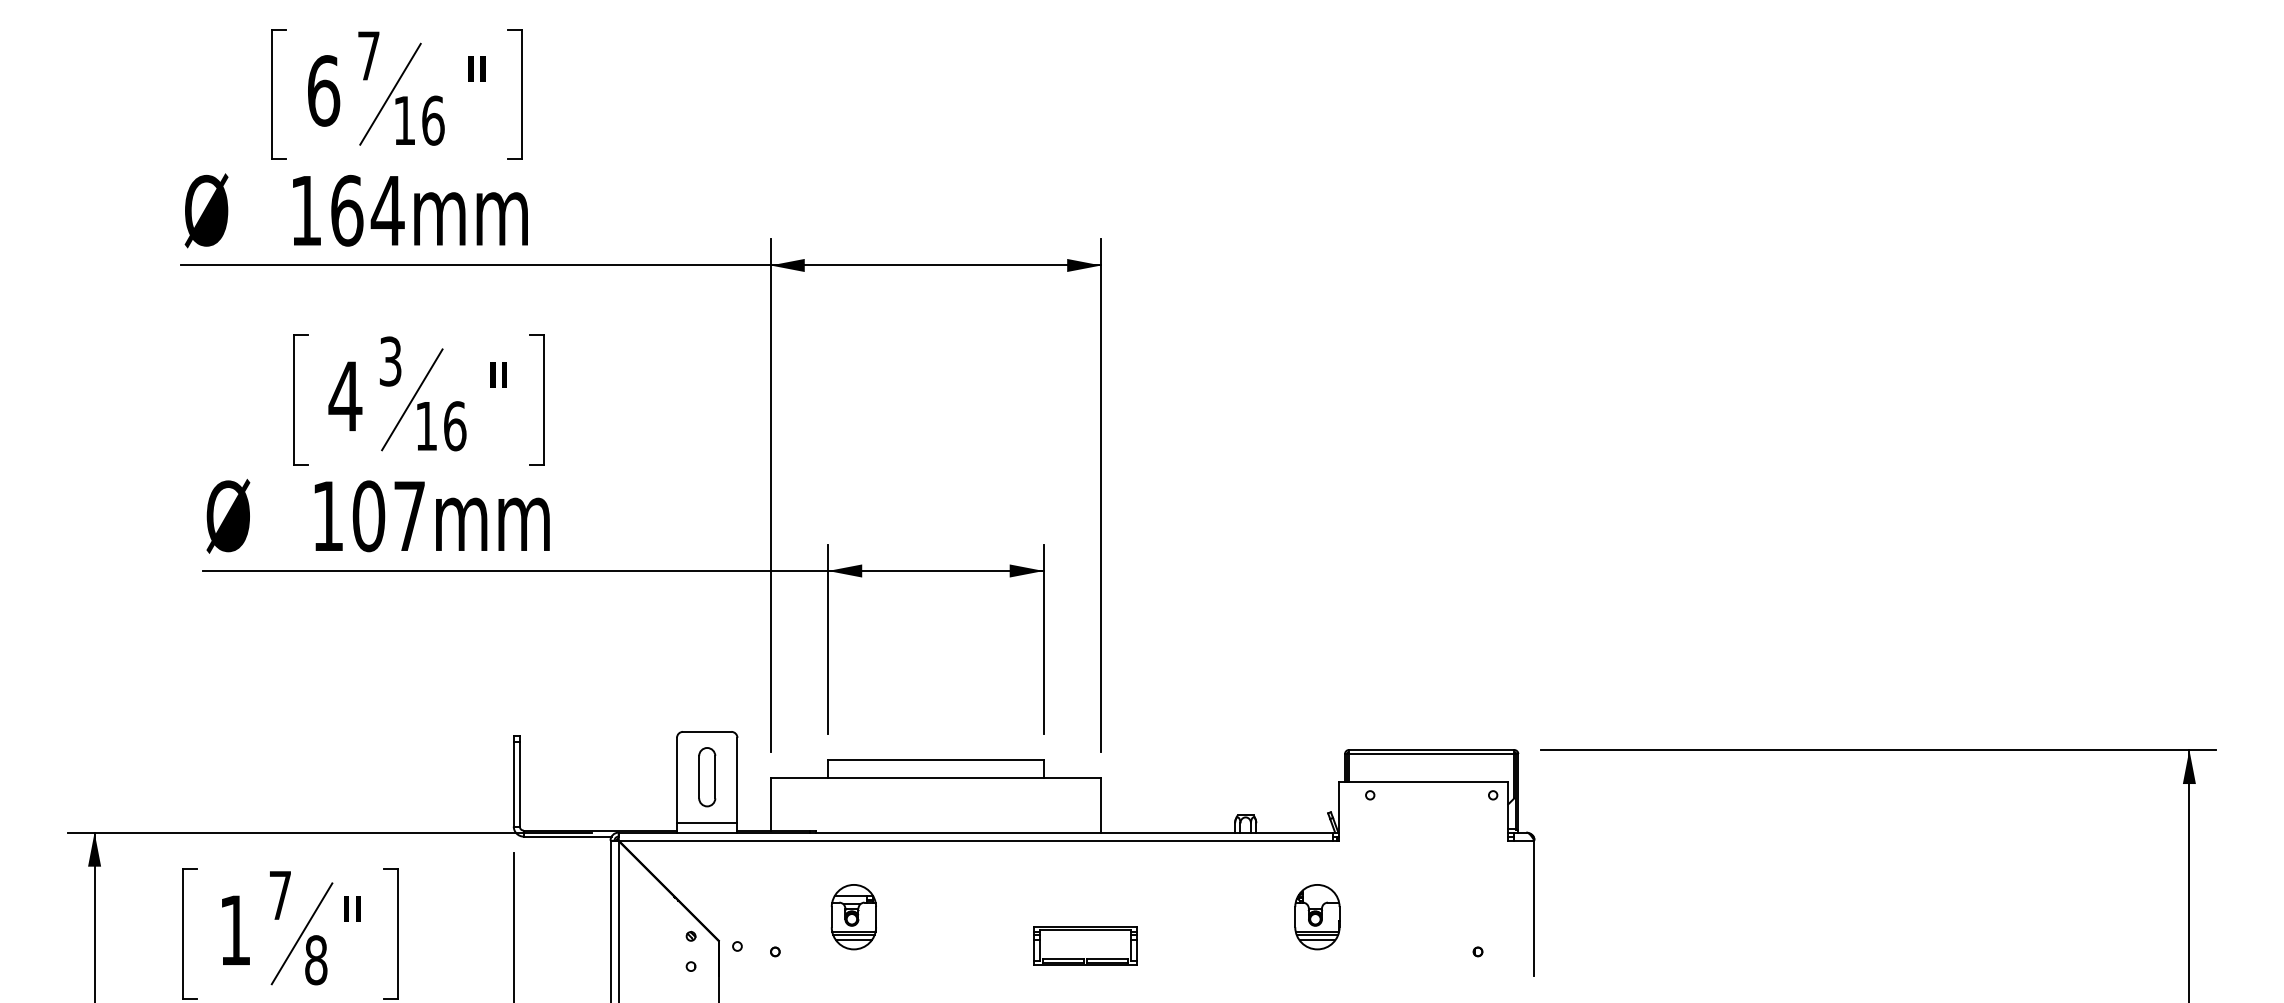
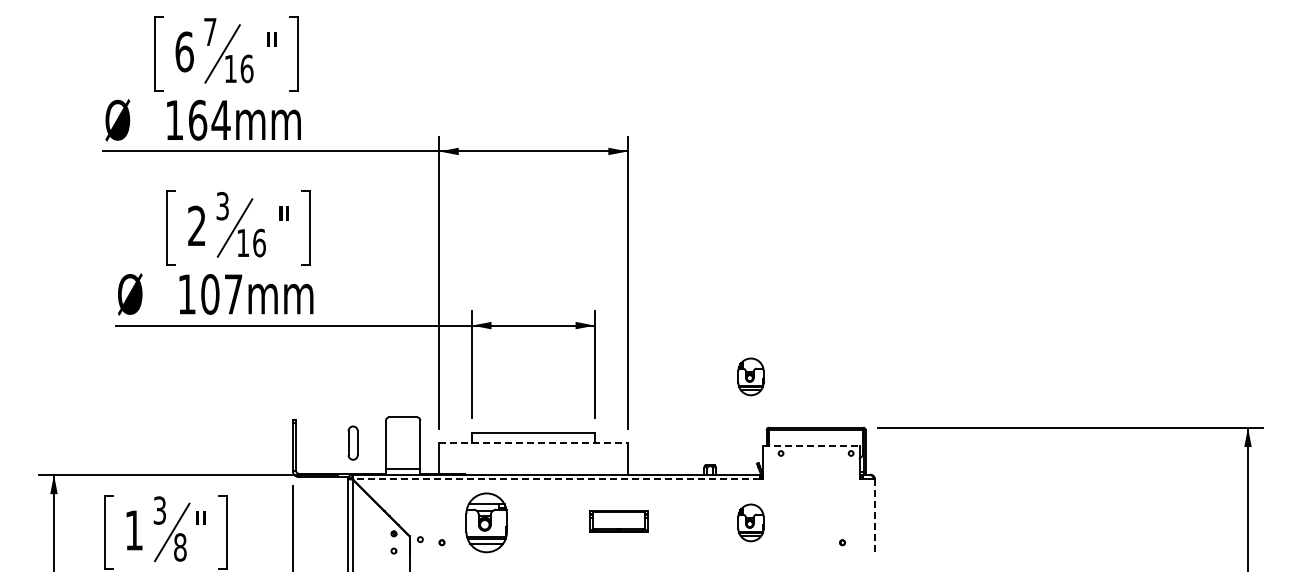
text: (344, 395) -> (196, 225), 4 -> 2
part: (1316, 660) -> (750, 376), added
part: (706, 776) -> (352, 442), moved
line: (937, 777) -> (534, 443), solid -> dashed
line: (1425, 783) -> (812, 446), solid -> dashed
line: (976, 840) -> (556, 479), solid -> dashed
text: (279, 895) -> (159, 510), 7 -> 3
line: (1534, 909) -> (874, 518), solid -> dashed
part: (853, 916) -> (486, 522), size x1.6
part: (1084, 946) -> (618, 521), moved

